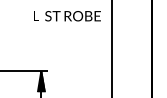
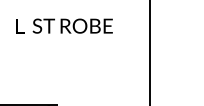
text: (67, 16) -> (64, 26), moved

